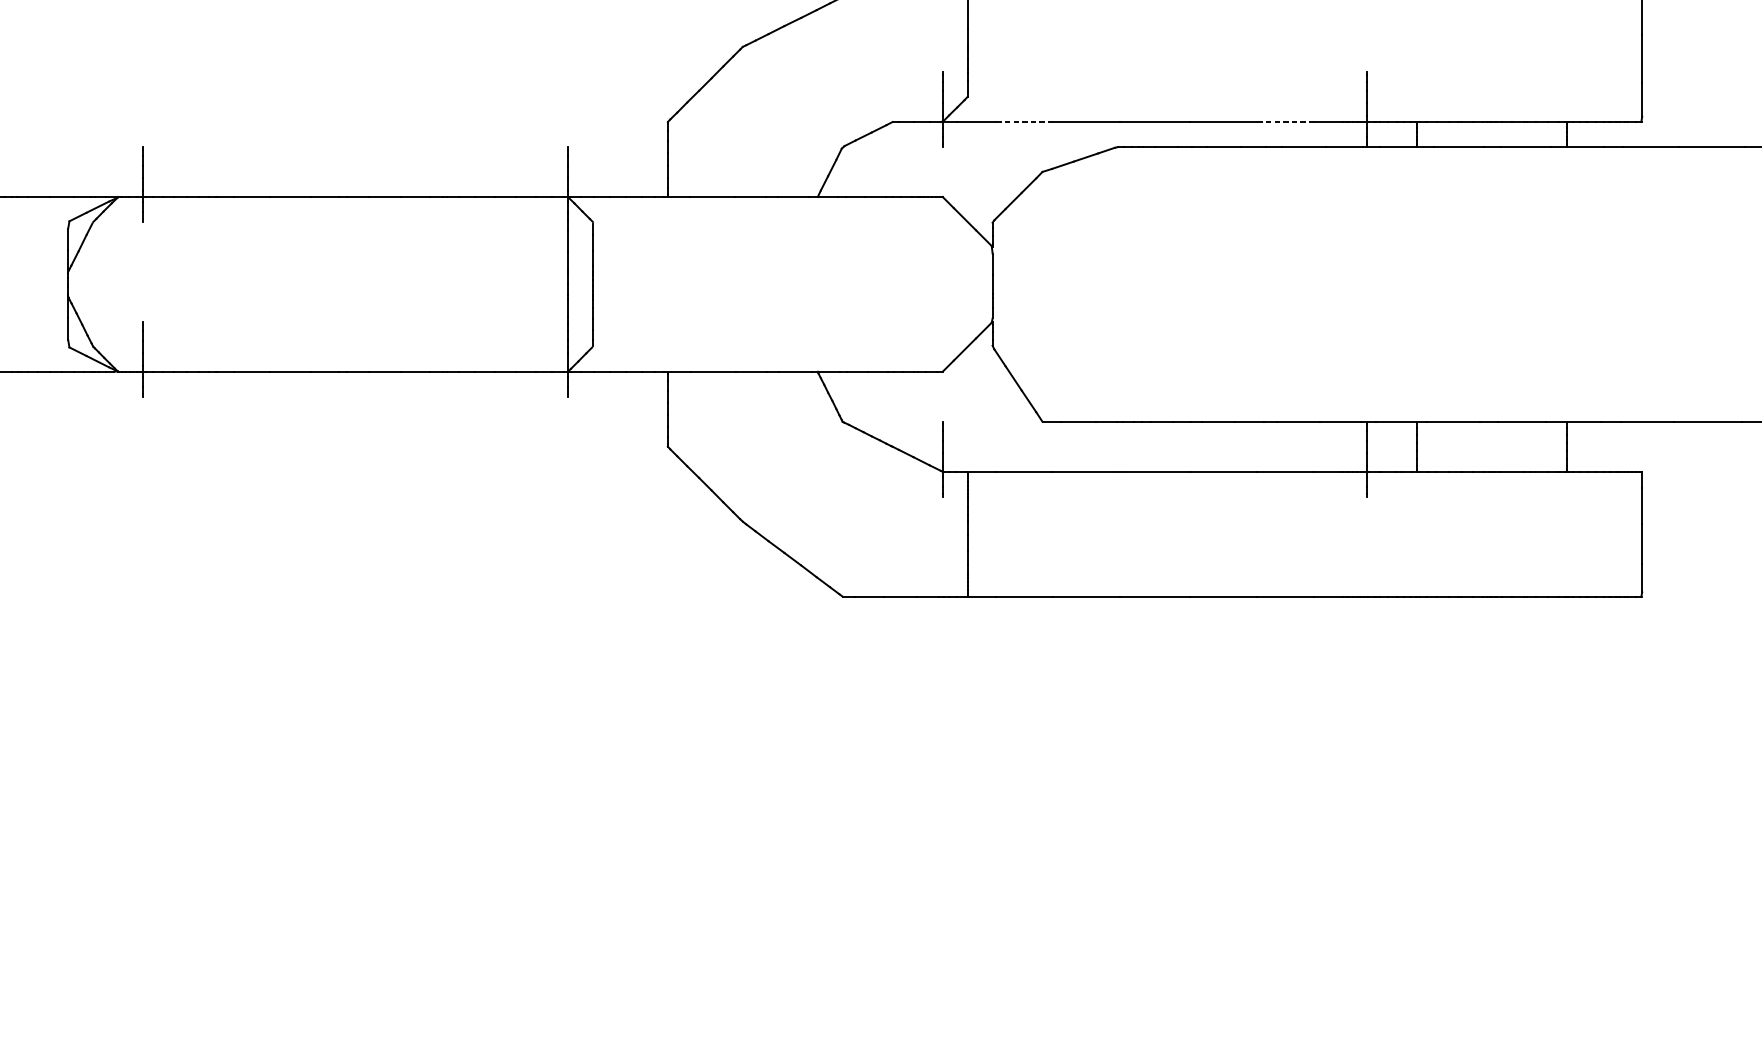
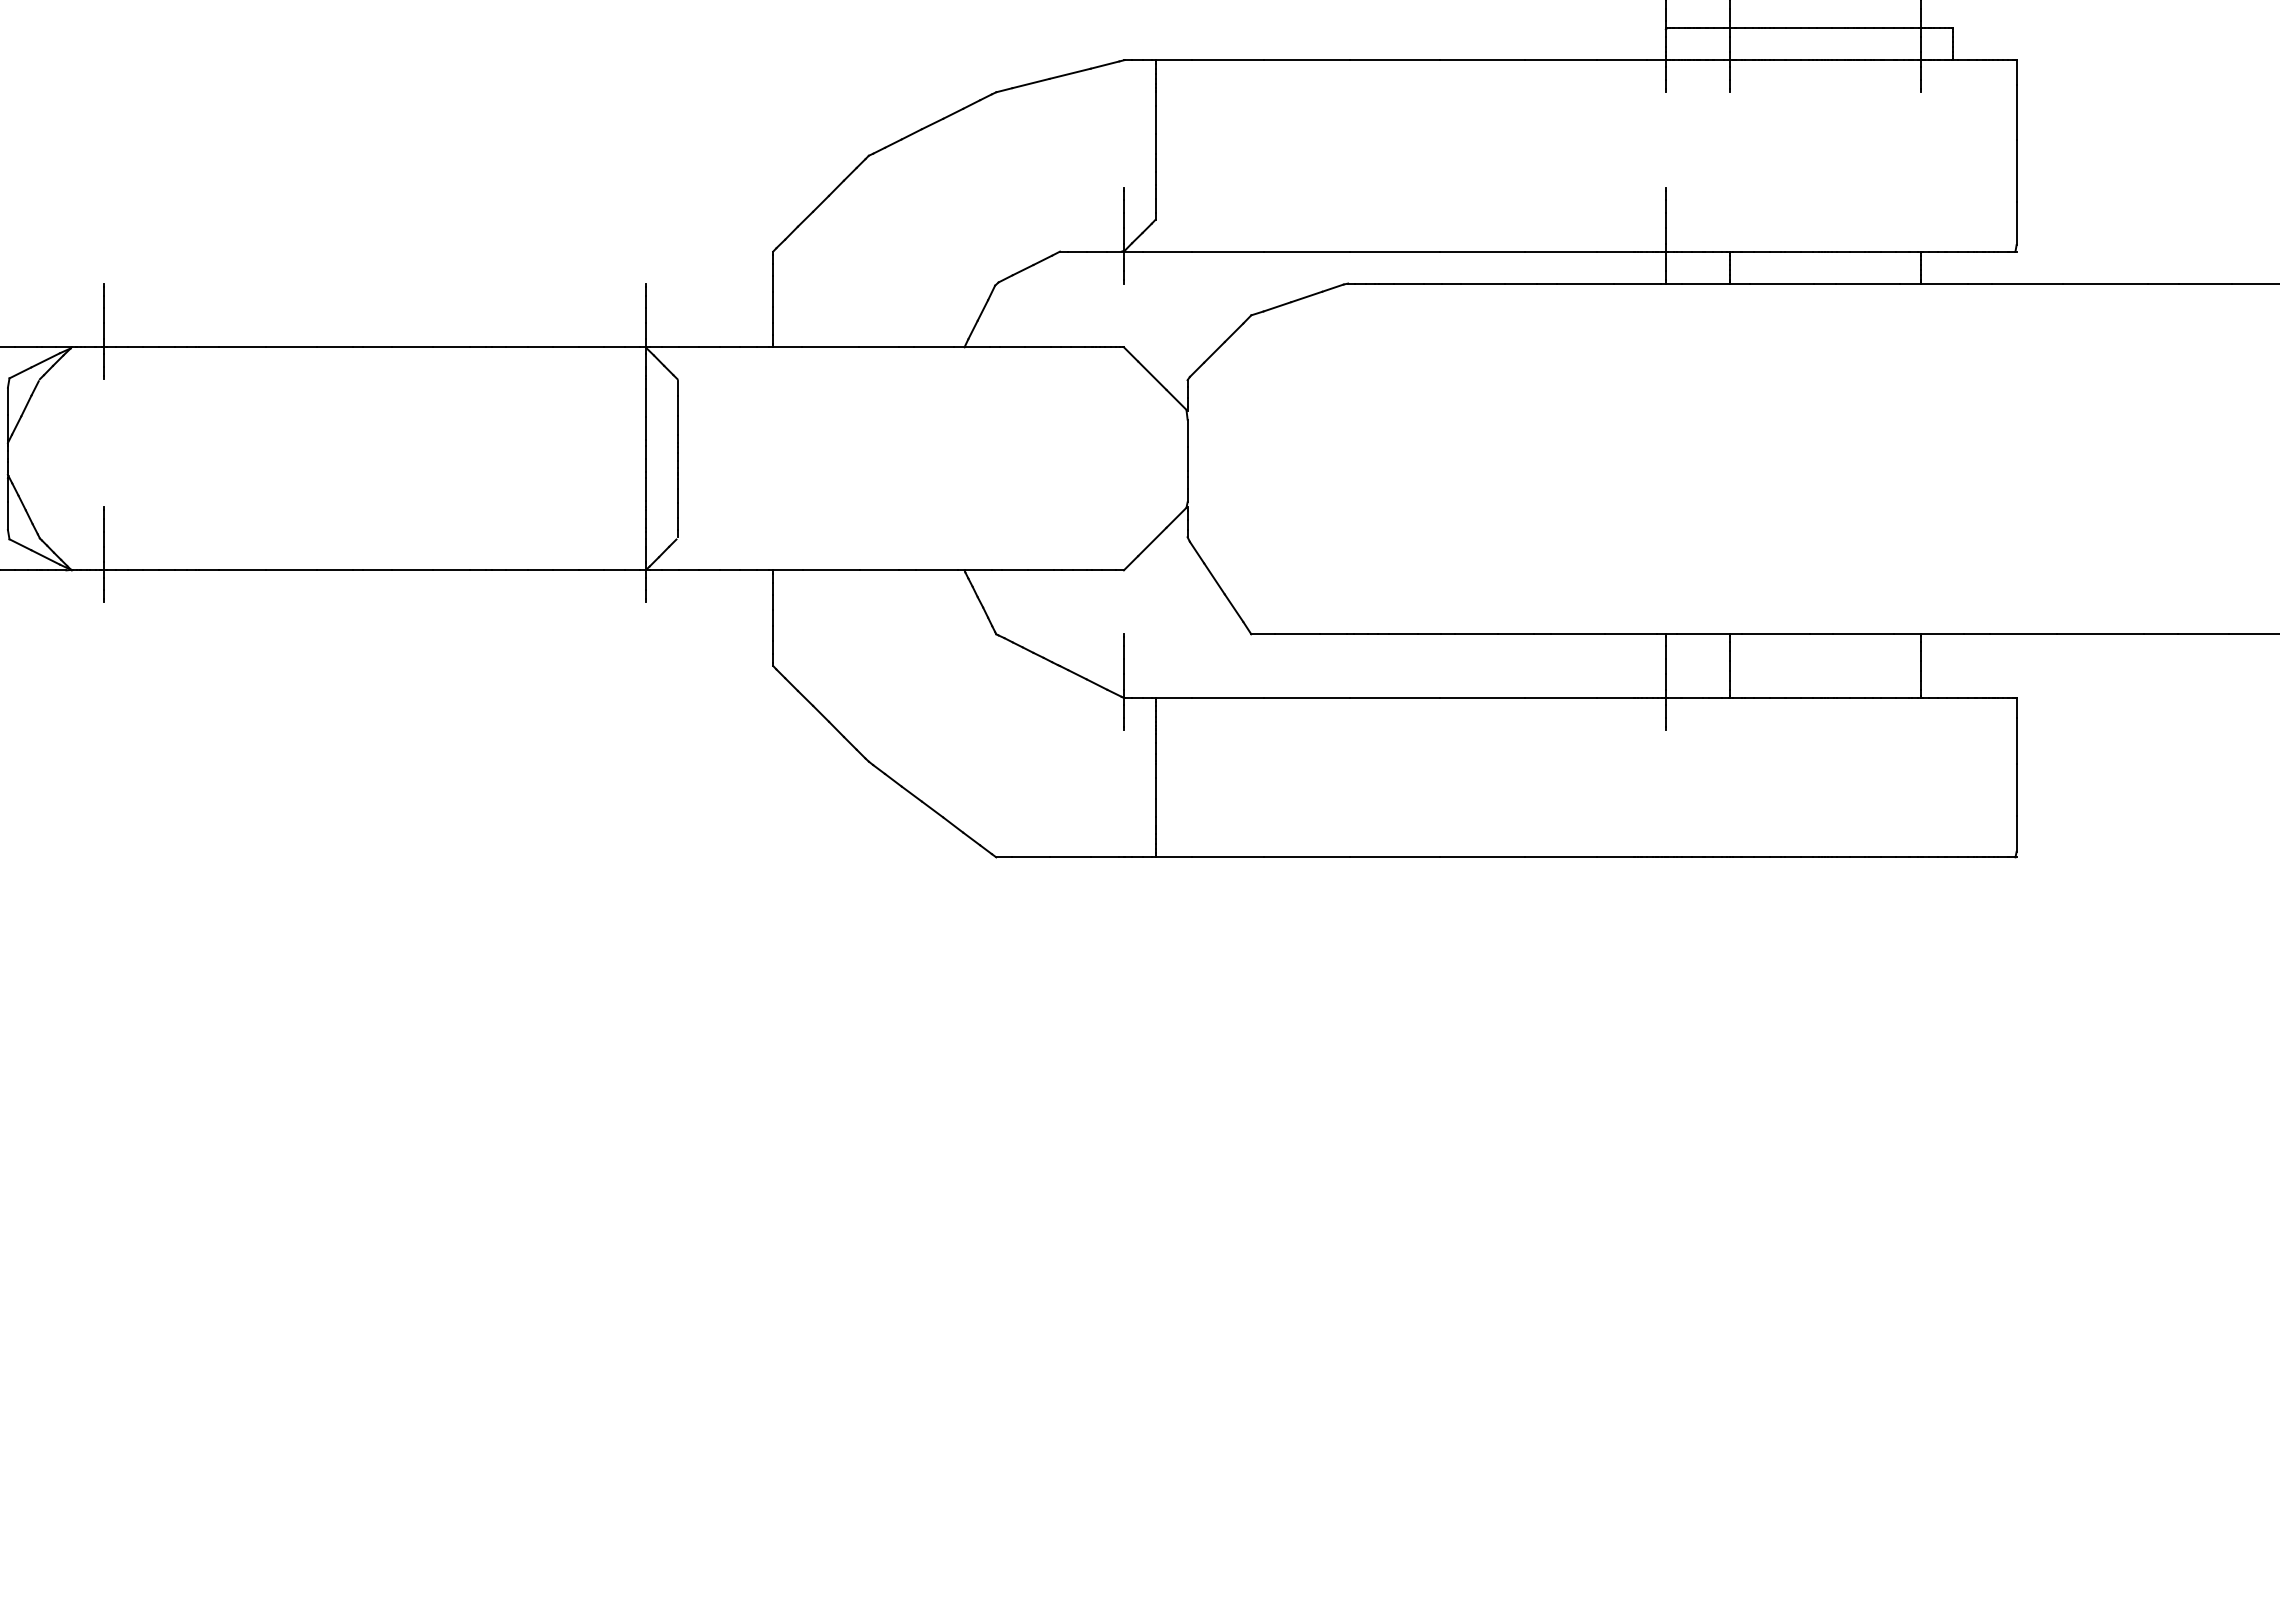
line: (1024, 121) -> (1228, 251), dashed -> solid
line: (1285, 121) -> (1561, 251), dashed -> solid

